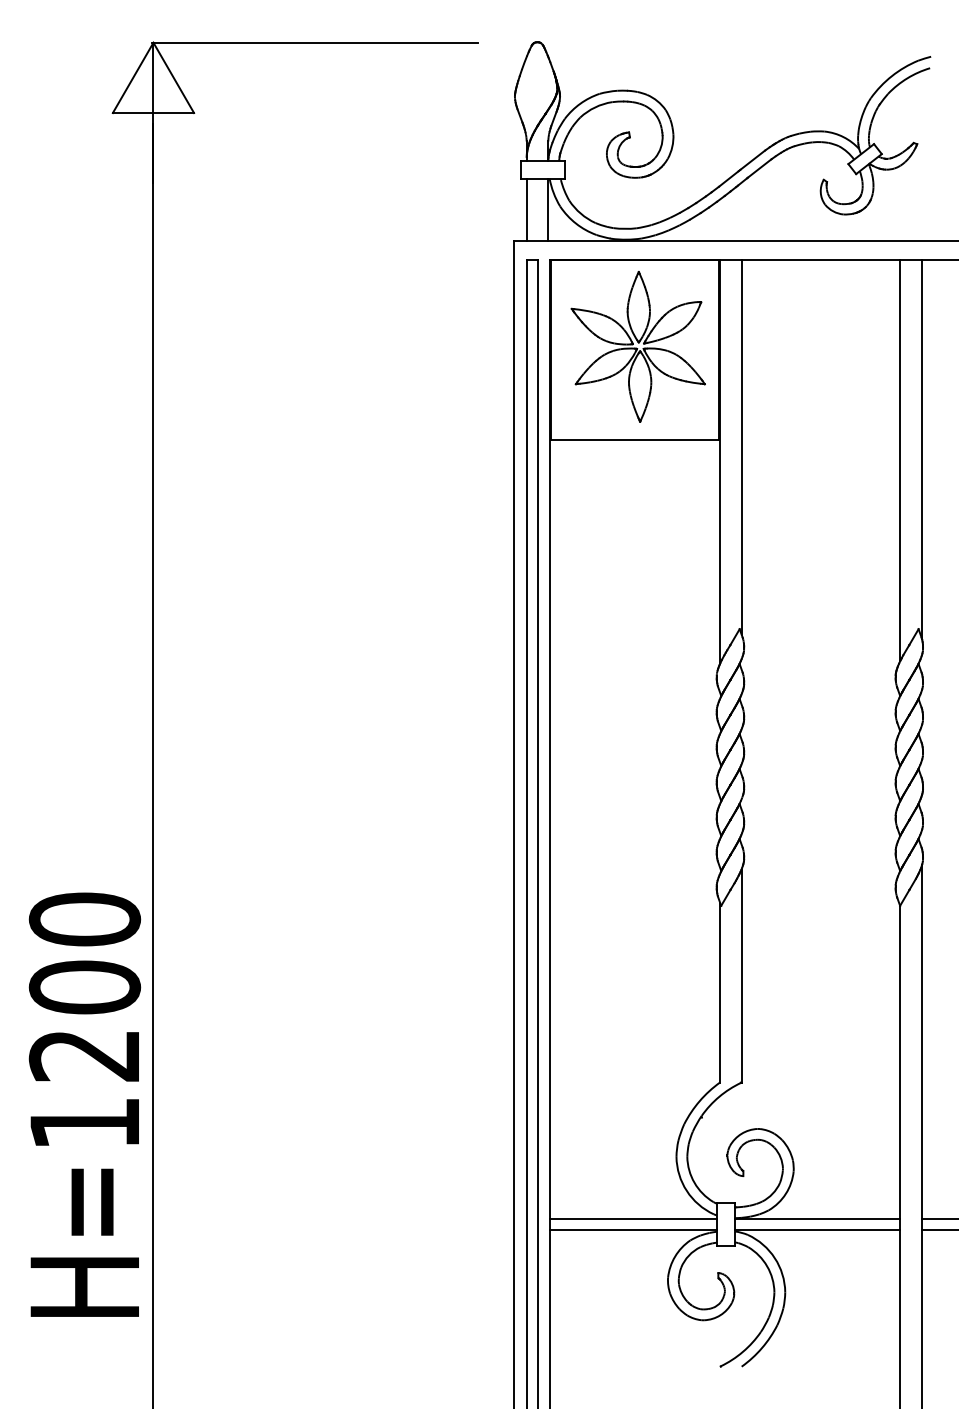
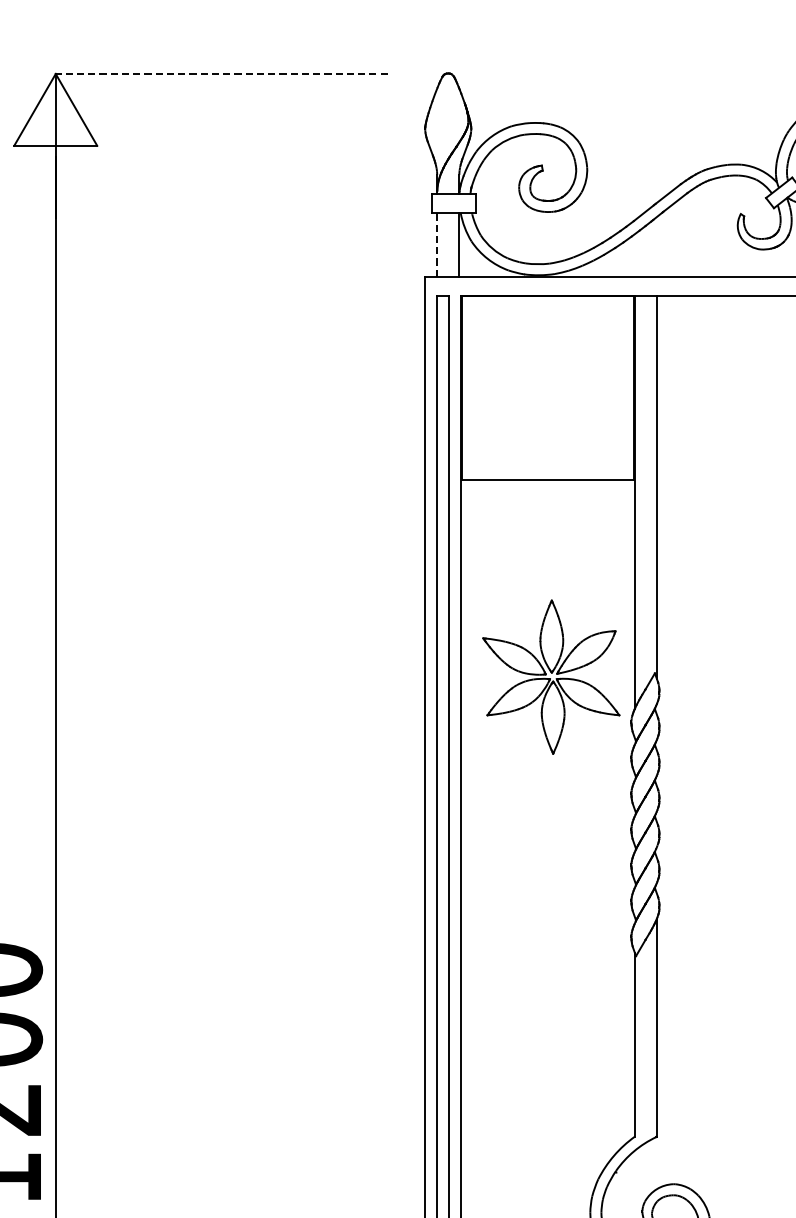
line: (314, 42) -> (220, 73), solid -> dashed
line: (526, 209) -> (437, 244), solid -> dashed
part: (637, 346) -> (550, 676), moved

